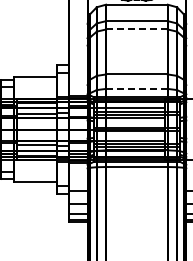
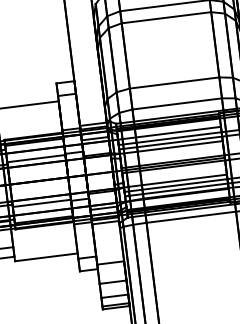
line: (136, 29) -> (165, 17), dashed -> solid
line: (136, 88) -> (176, 103), dashed -> solid

